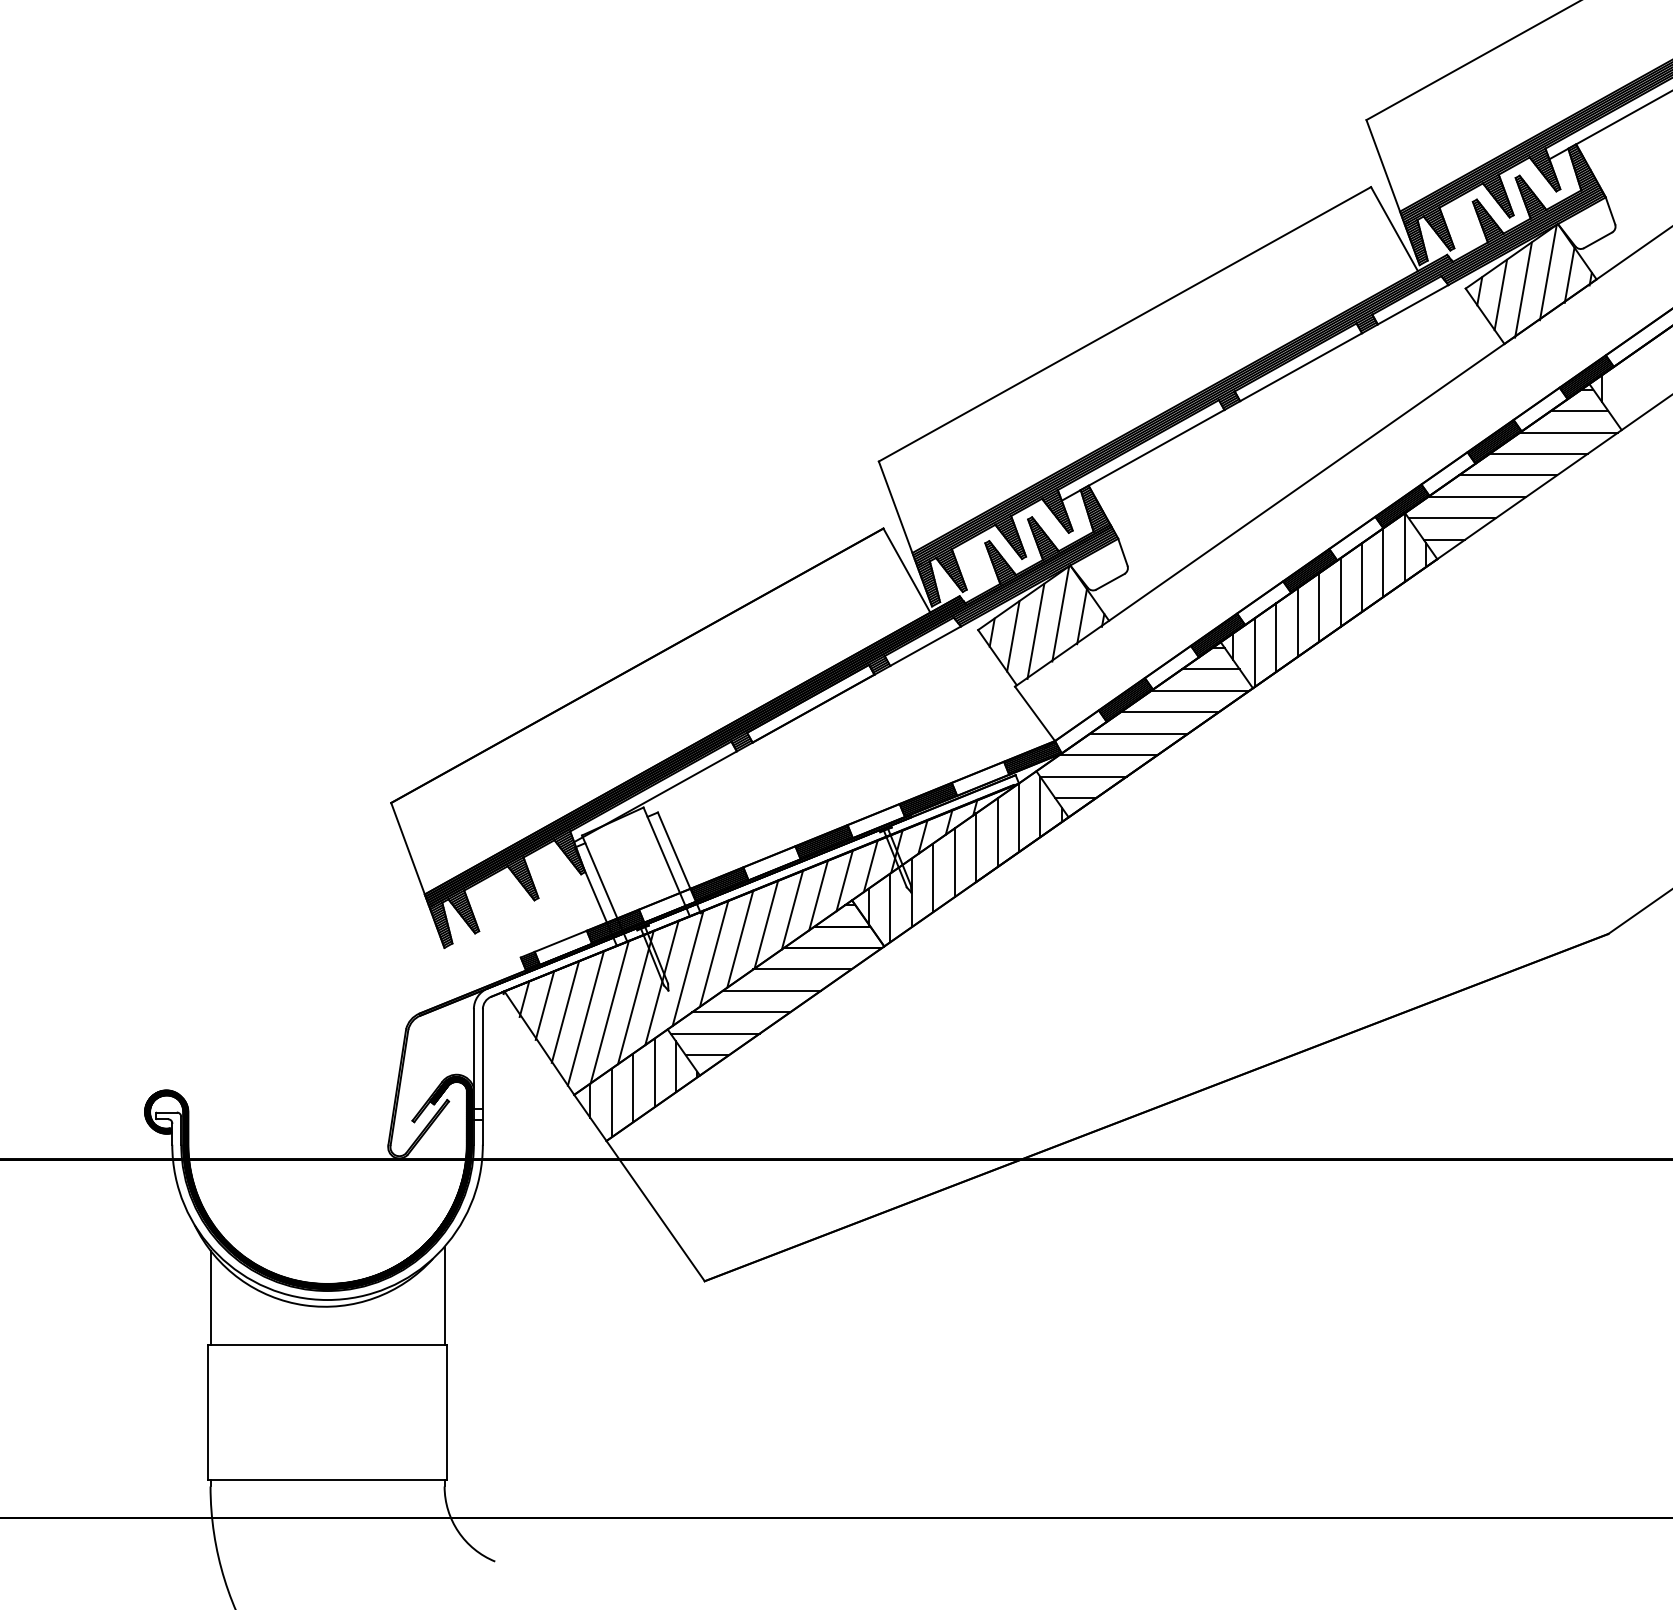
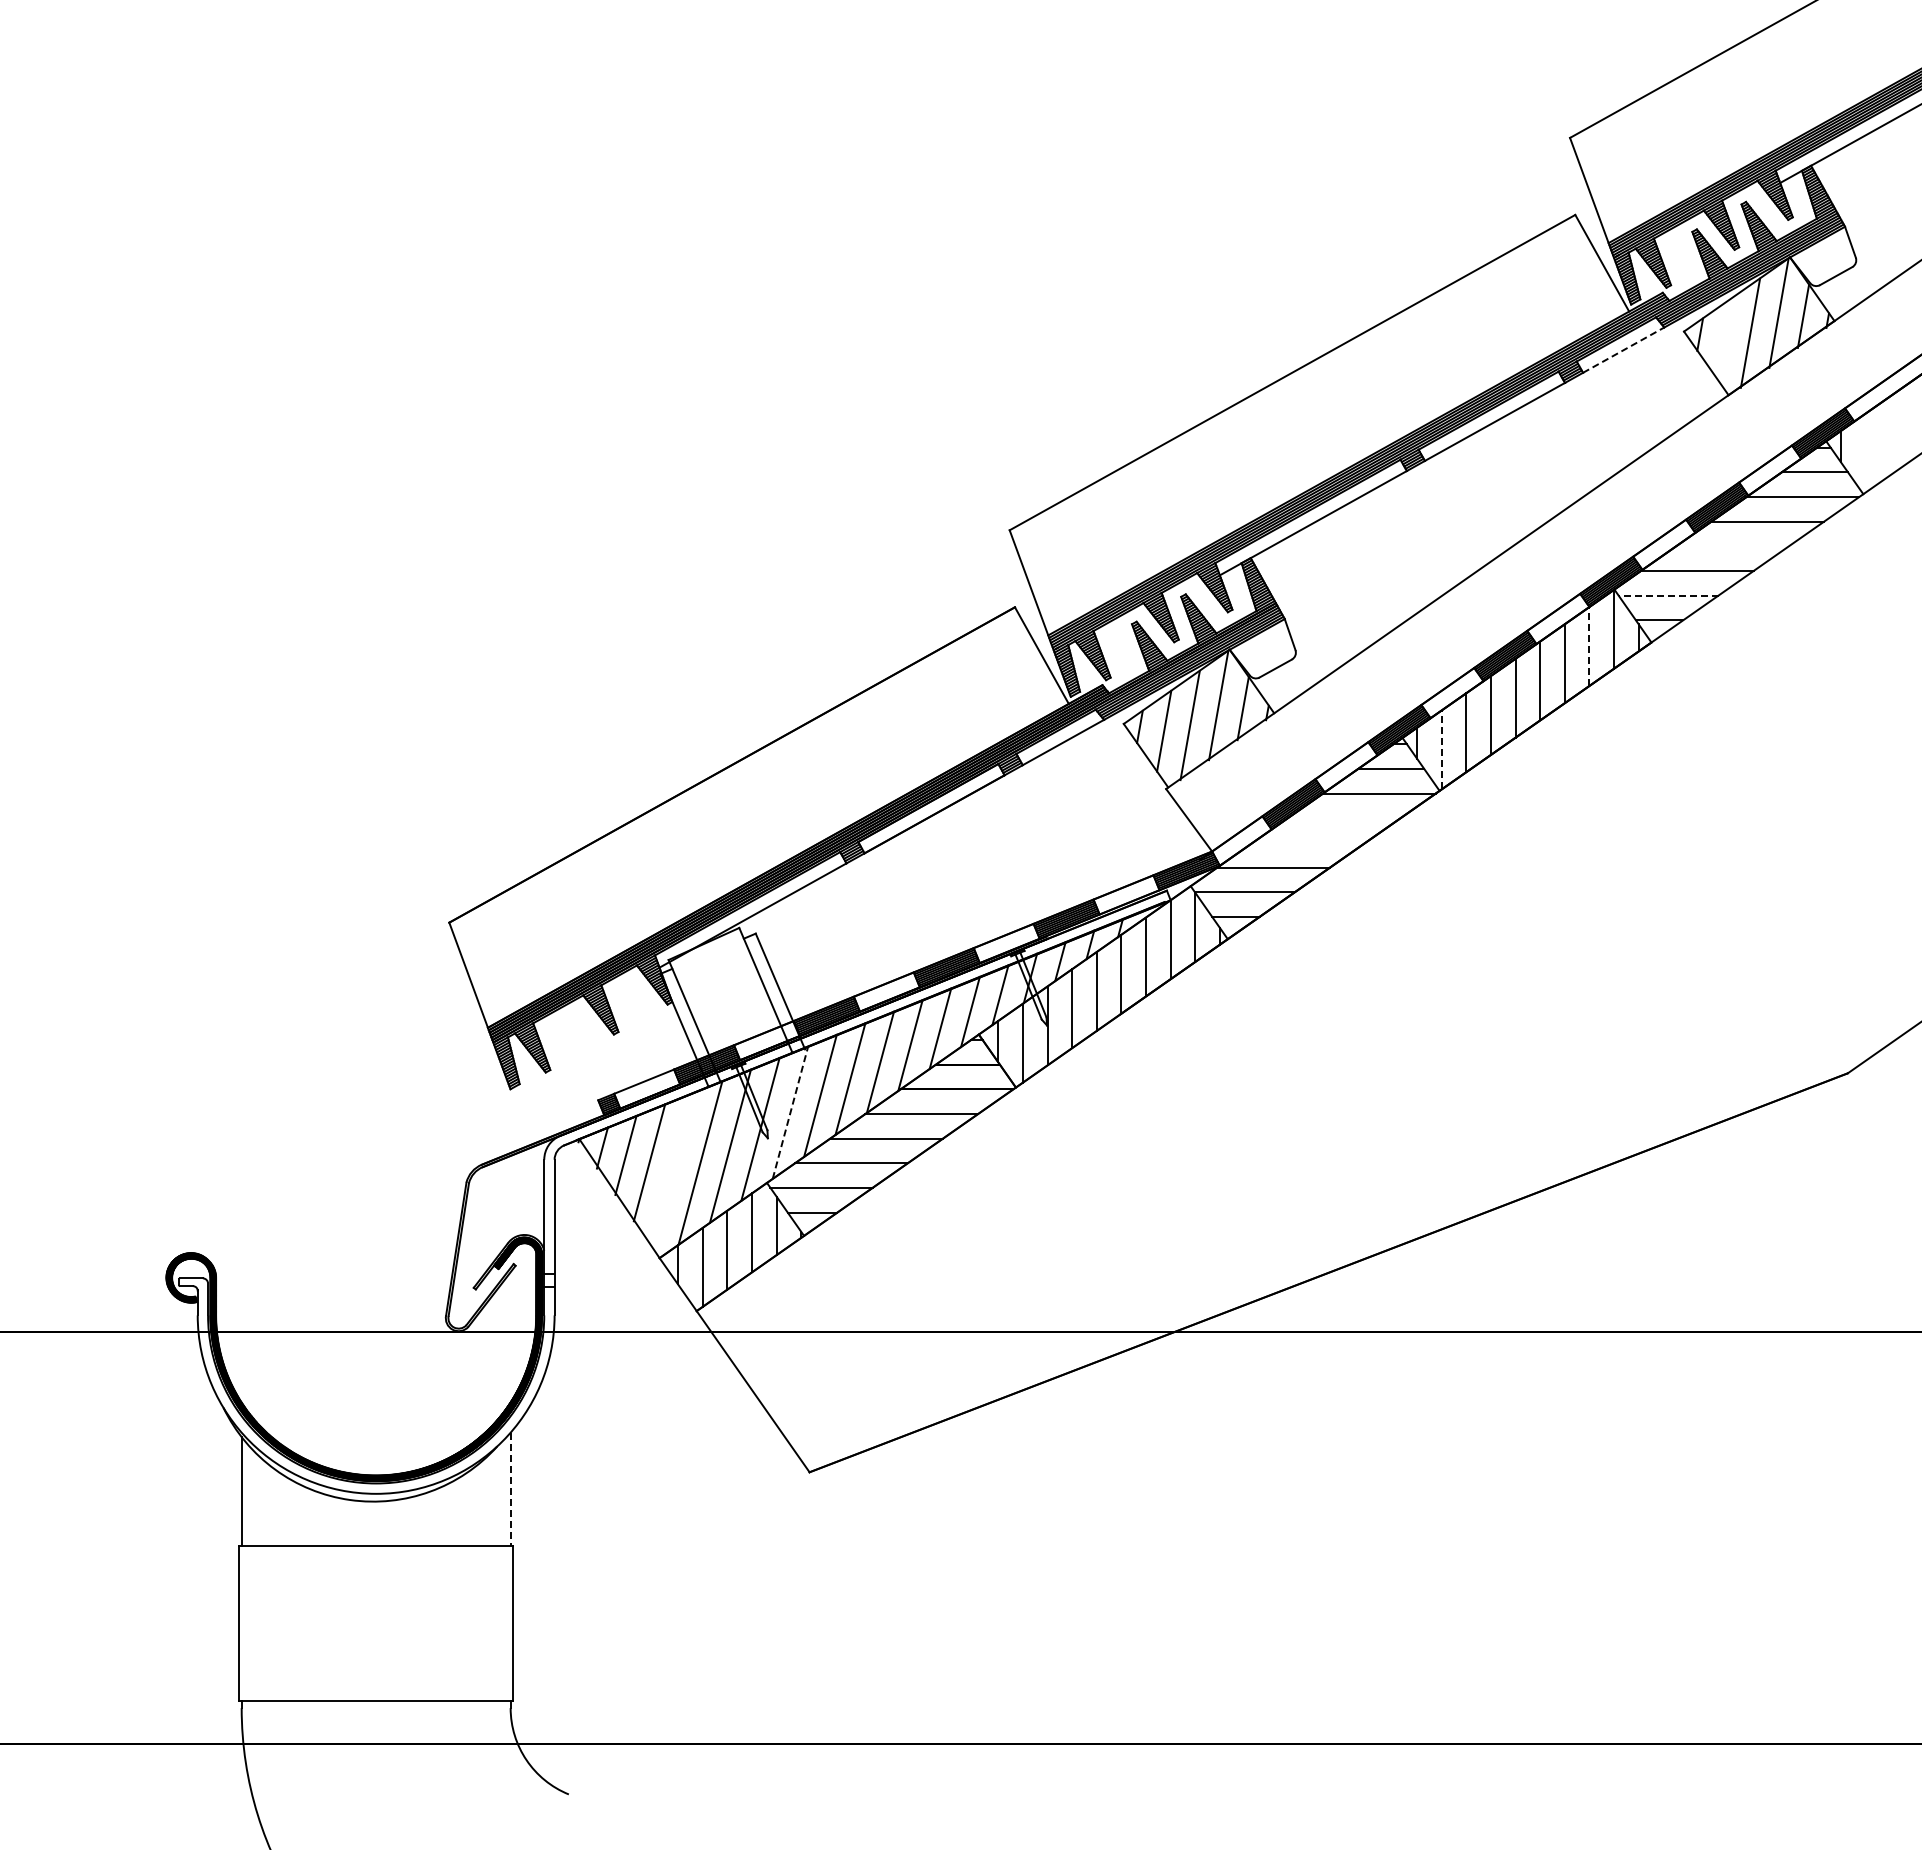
line: (1500, 294) -> (1724, 338), removed
line: (1413, 305) -> (1623, 350), solid -> dashed
line: (1507, 475) -> (1732, 546), removed
line: (1452, 518) -> (1668, 595), solid -> dashed
line: (1383, 562) -> (1589, 646), solid -> dashed
line: (1254, 652) -> (1441, 749), solid -> dashed
line: (1169, 712) -> (1343, 818), removed
line: (1138, 734) -> (1308, 843), removed
line: (688, 968) -> (790, 1112), solid -> dashed
line: (585, 1017) -> (672, 1169), removed
line: (444, 1296) -> (510, 1489), solid -> dashed

